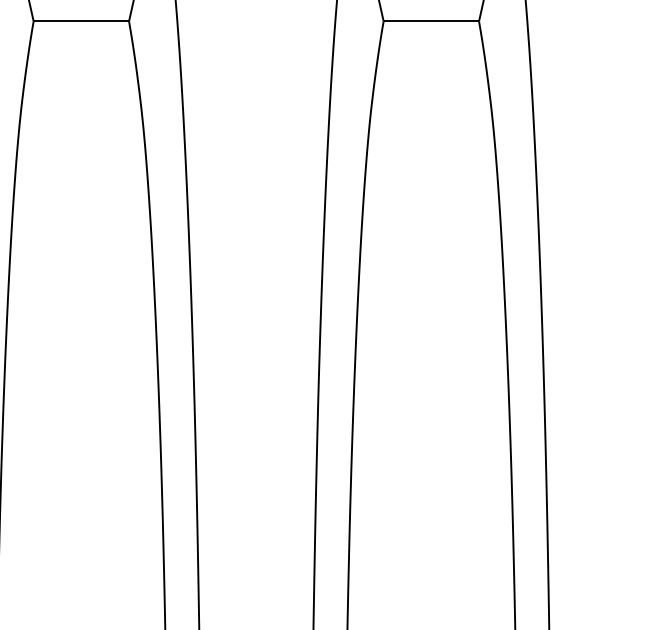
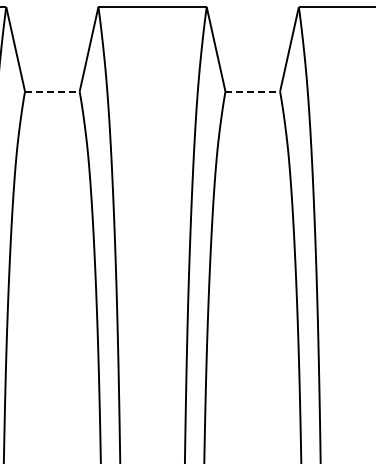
line: (81, 21) -> (52, 91), solid -> dashed
line: (430, 21) -> (252, 91), solid -> dashed

